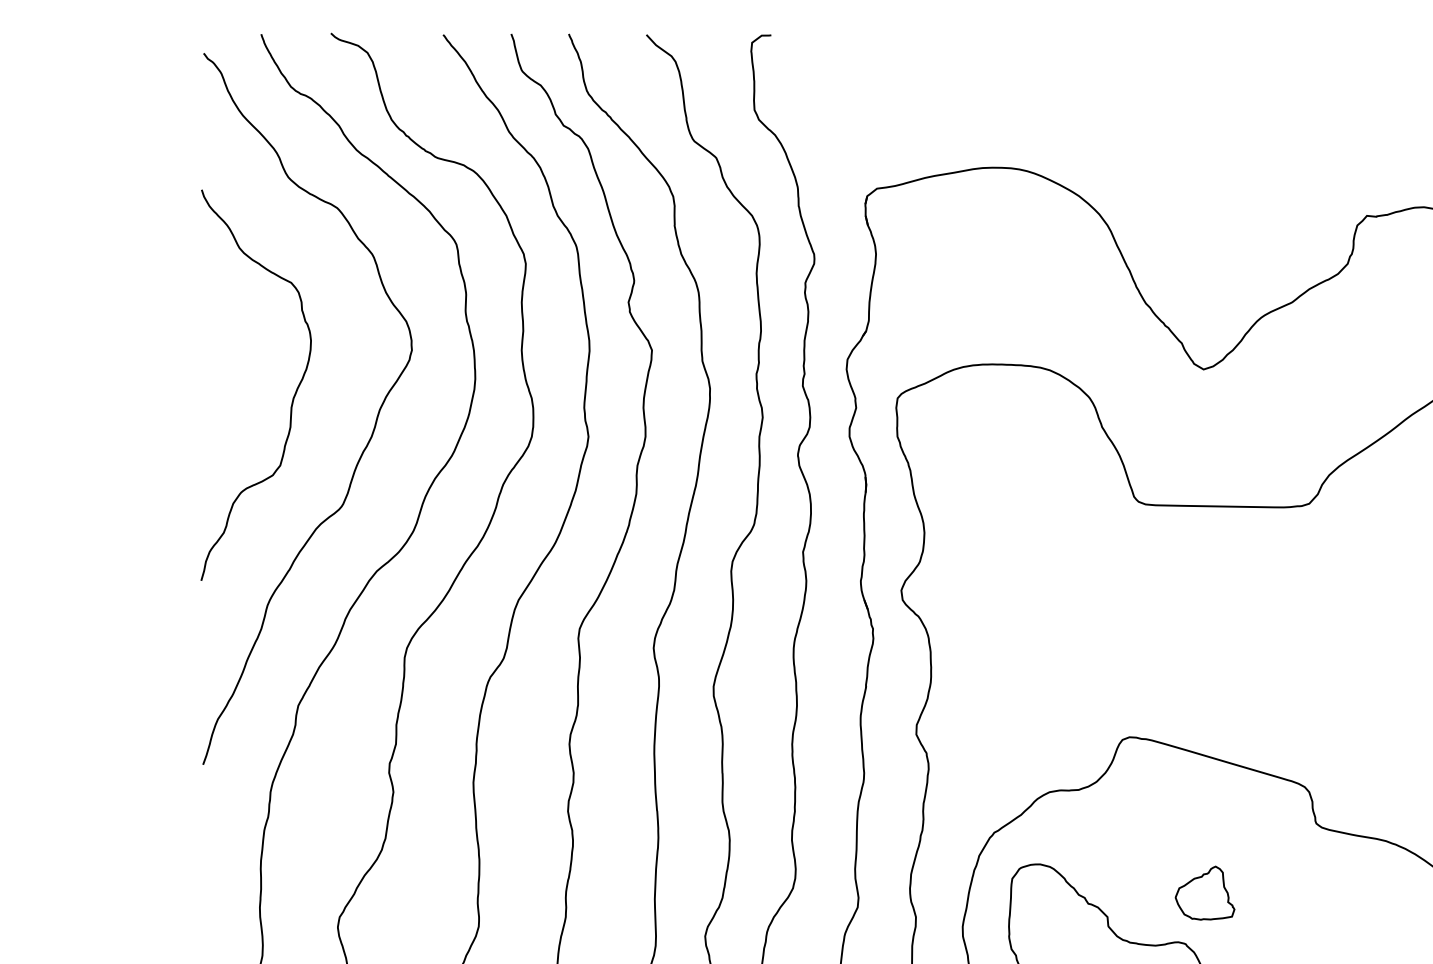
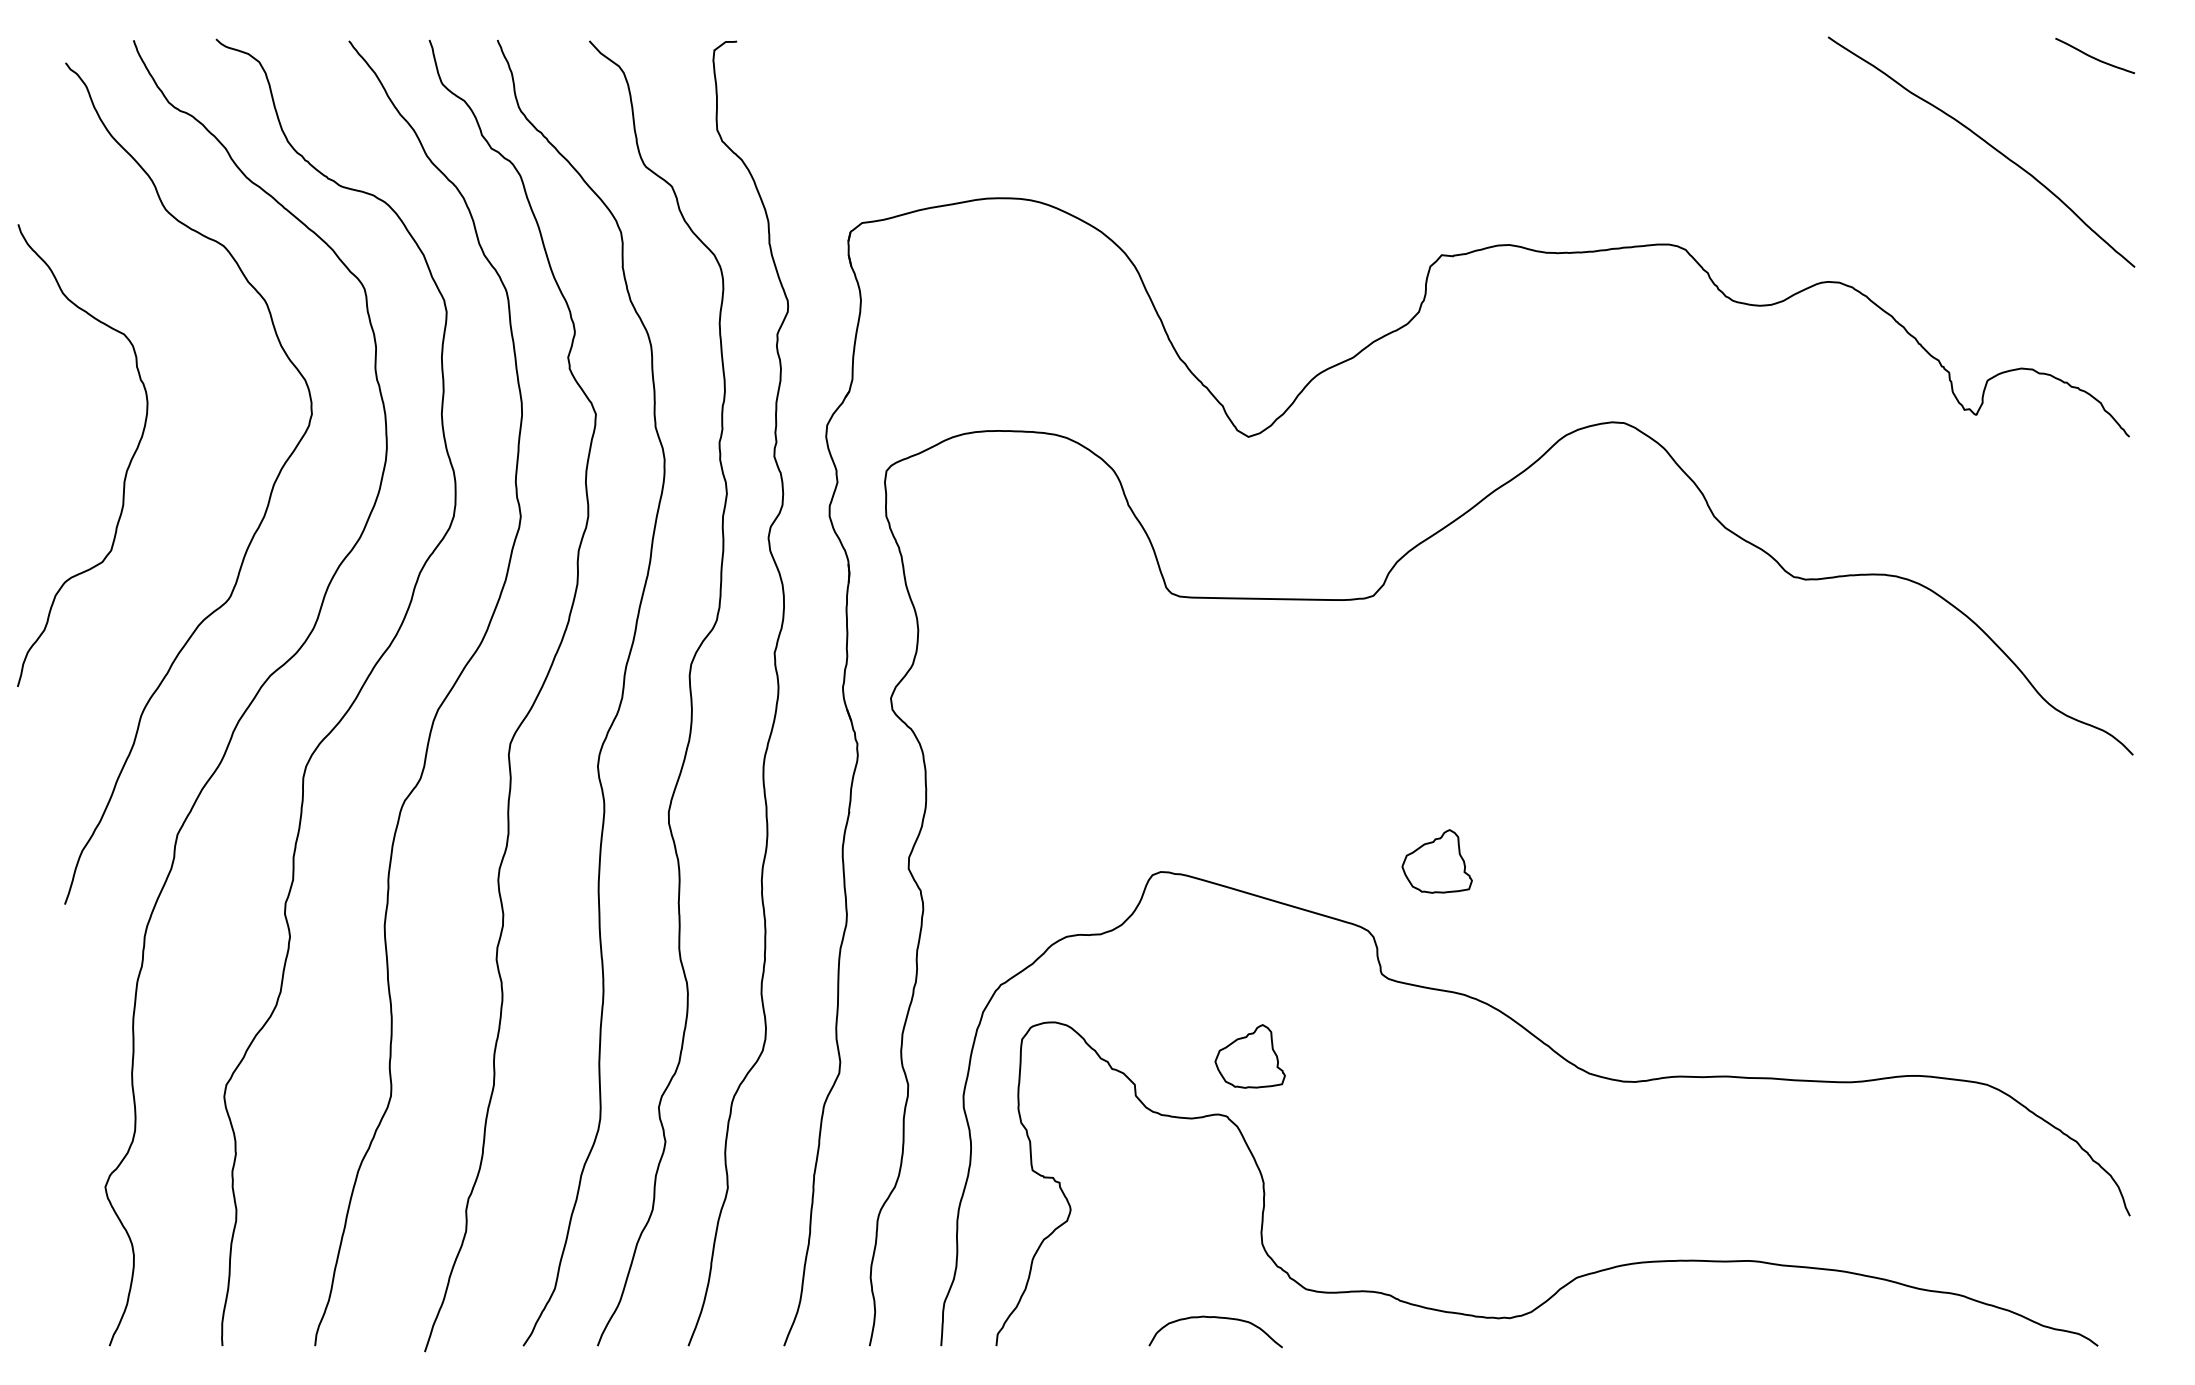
curve: (292, 398) -> (125, 471), moved
part: (1362, 728) -> (1436, 861), added

